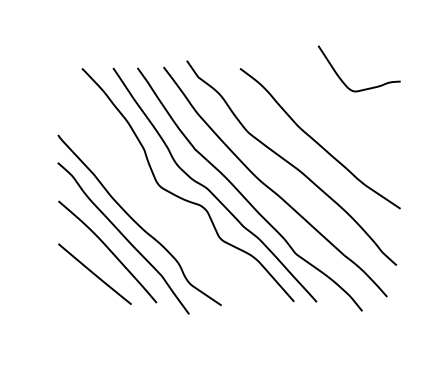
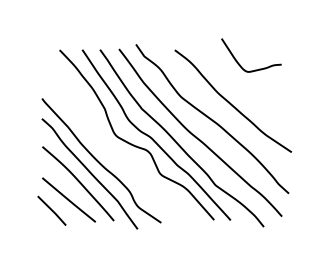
curve: (341, 78) -> (238, 62), moved
line: (71, 288) -> (51, 210), added

